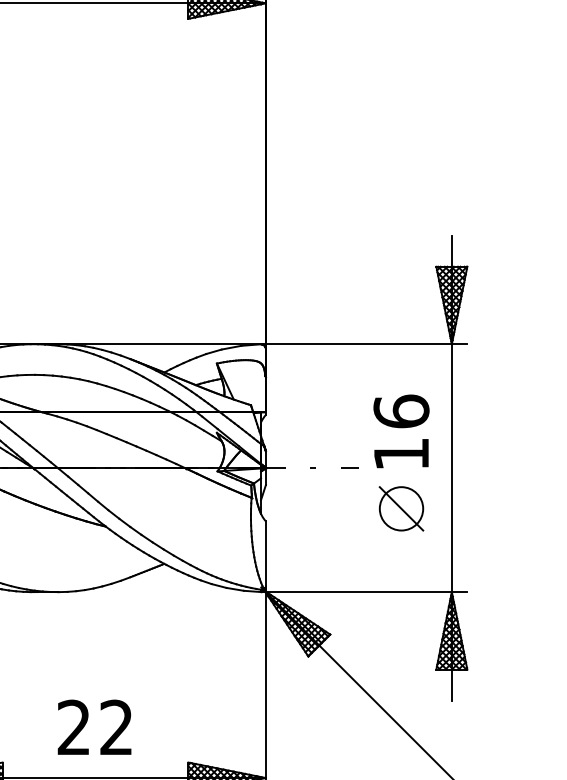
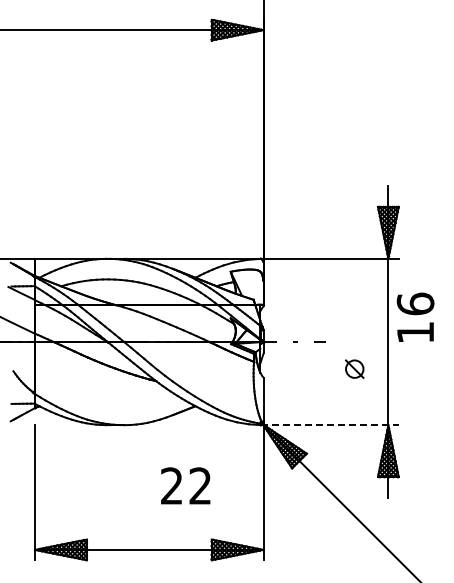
text: (401, 430) -> (415, 316), moved
part: (401, 507) -> (354, 368), size x0.6
line: (365, 592) -> (330, 425), solid -> dashed
text: (94, 726) -> (185, 485), moved

